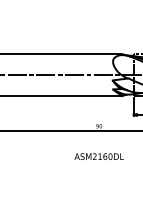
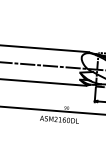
text: (98, 156) -> (59, 119), moved

